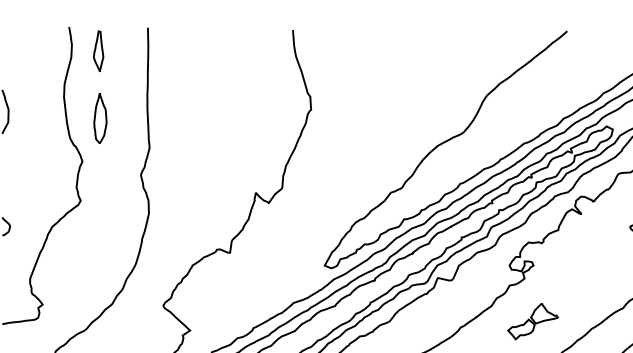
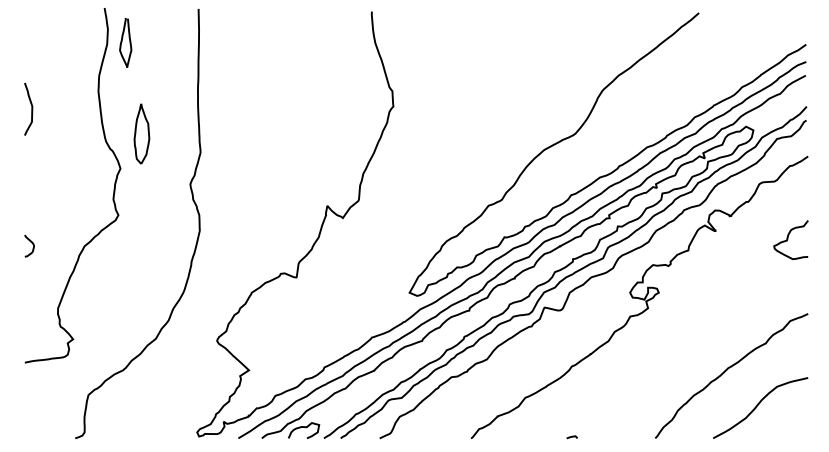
curve: (95, 50) -> (122, 42), moved
part: (100, 117) -> (141, 133), moved
part: (532, 321) -> (657, 359), removed

